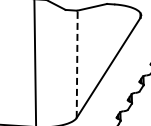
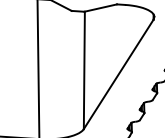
line: (77, 64) -> (84, 70), dashed -> solid

